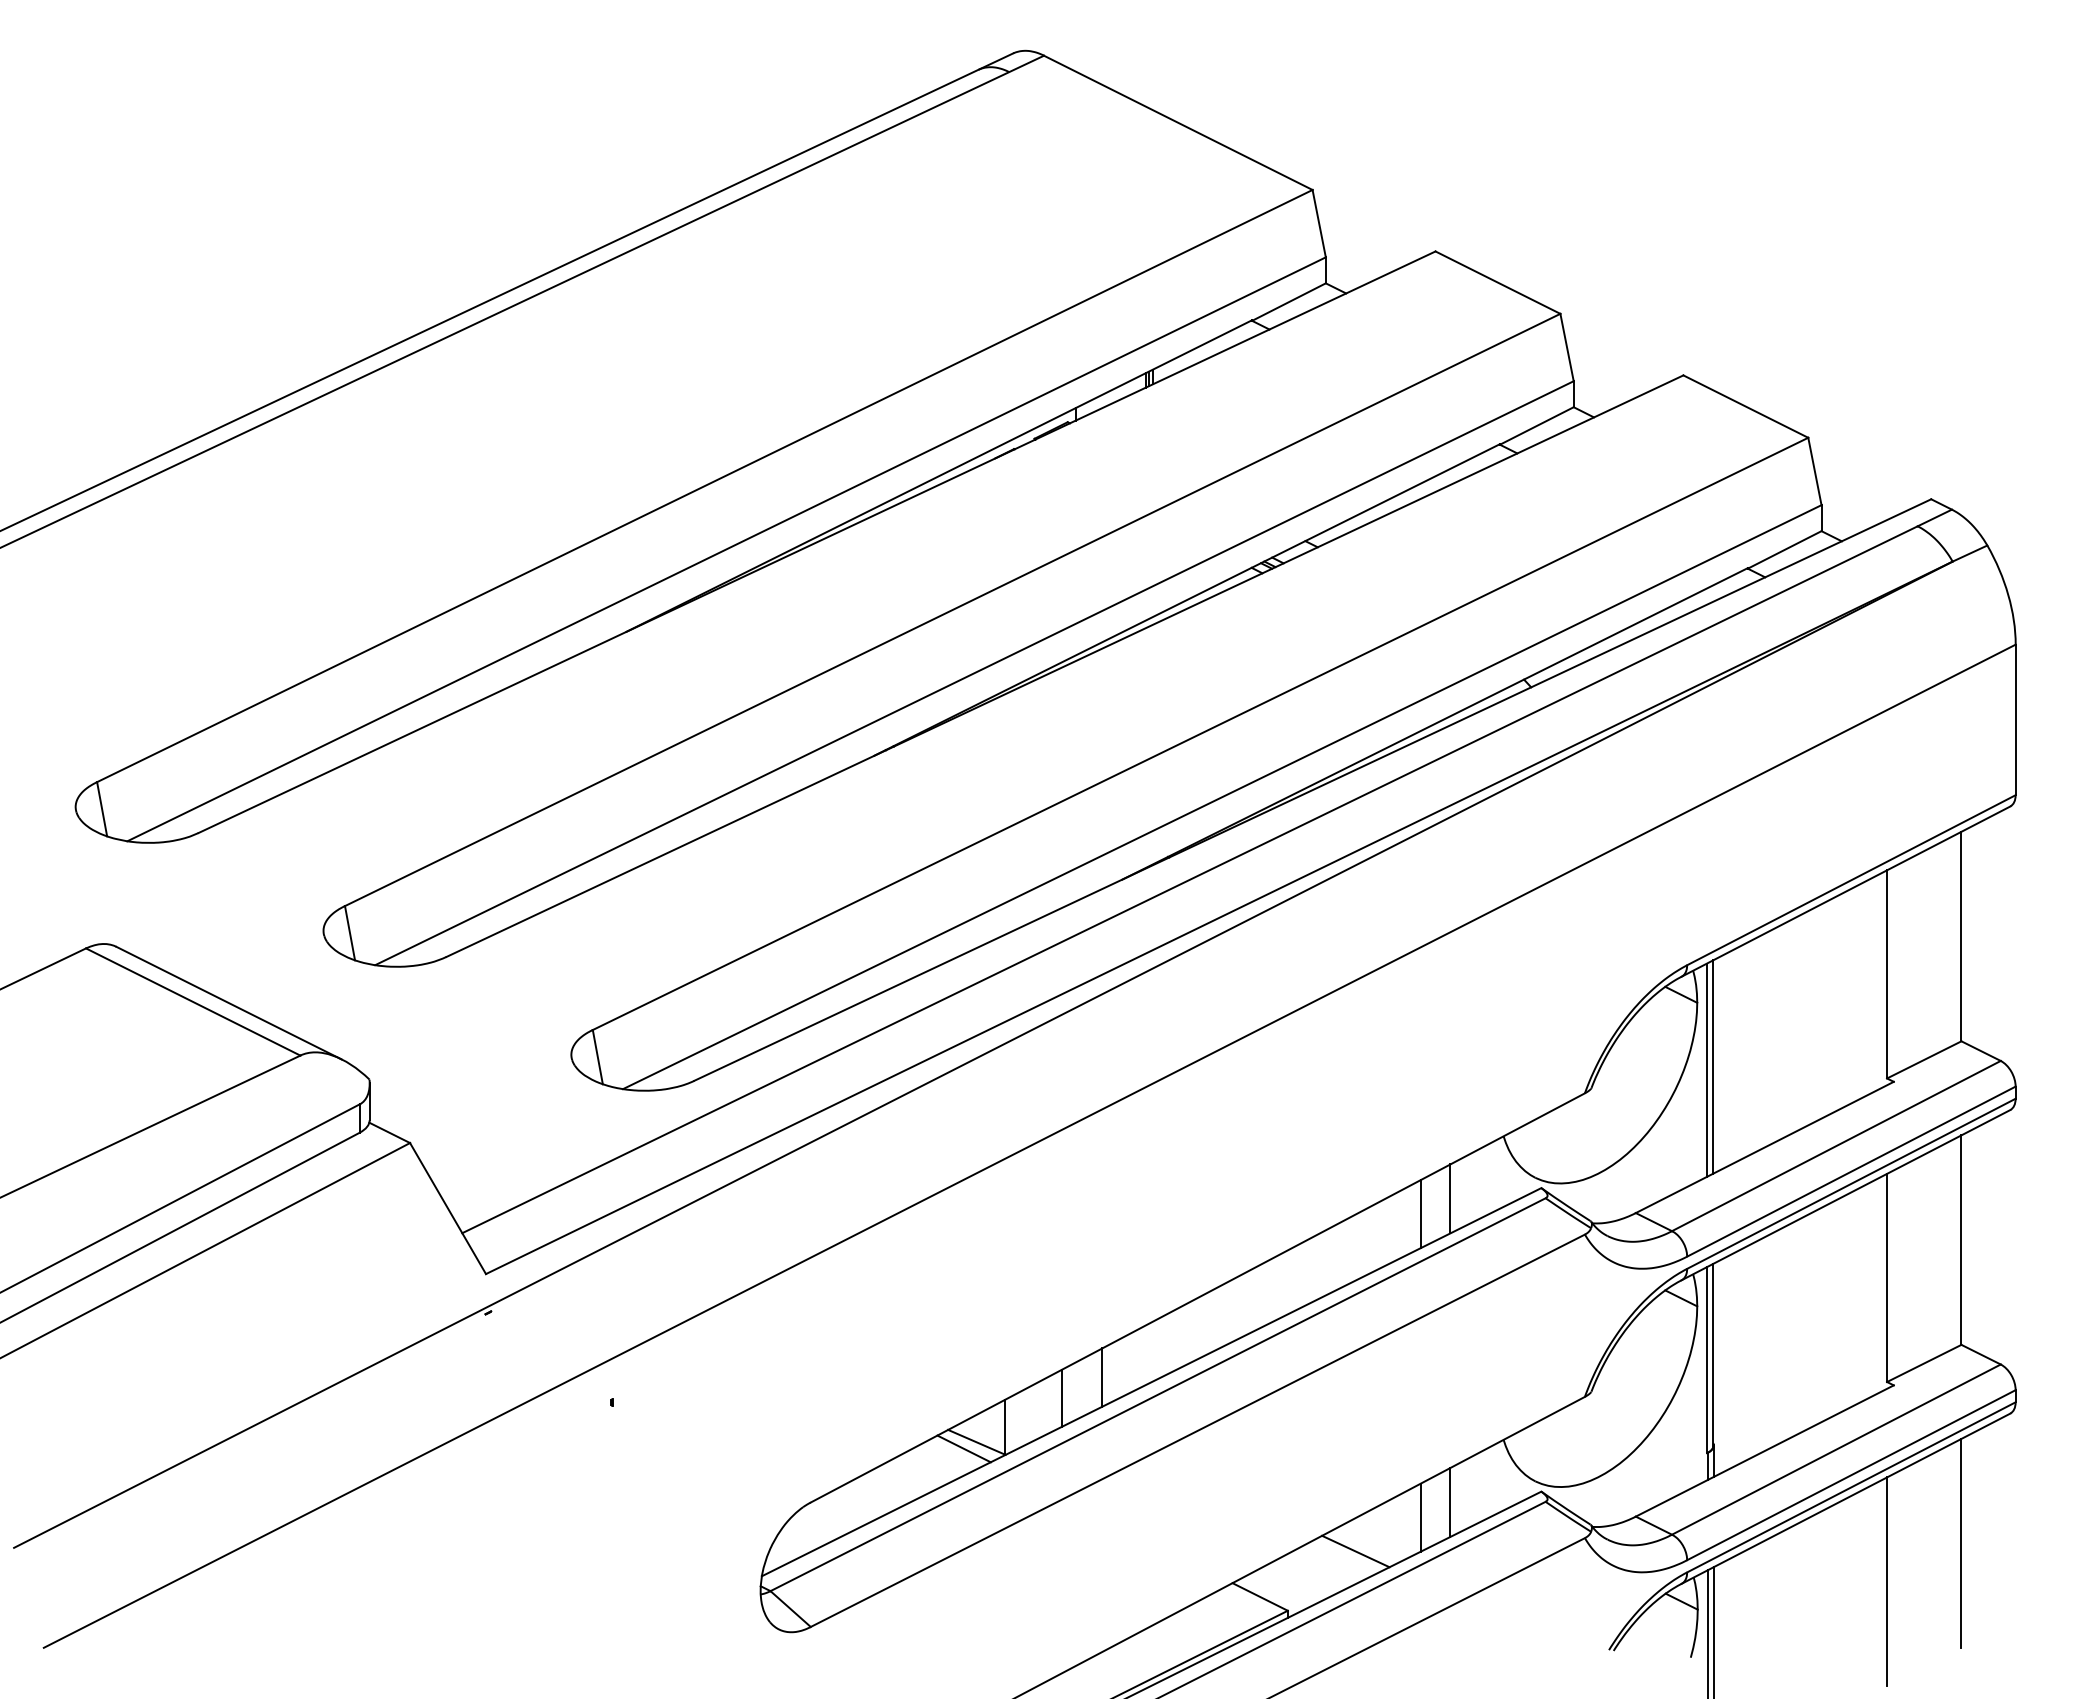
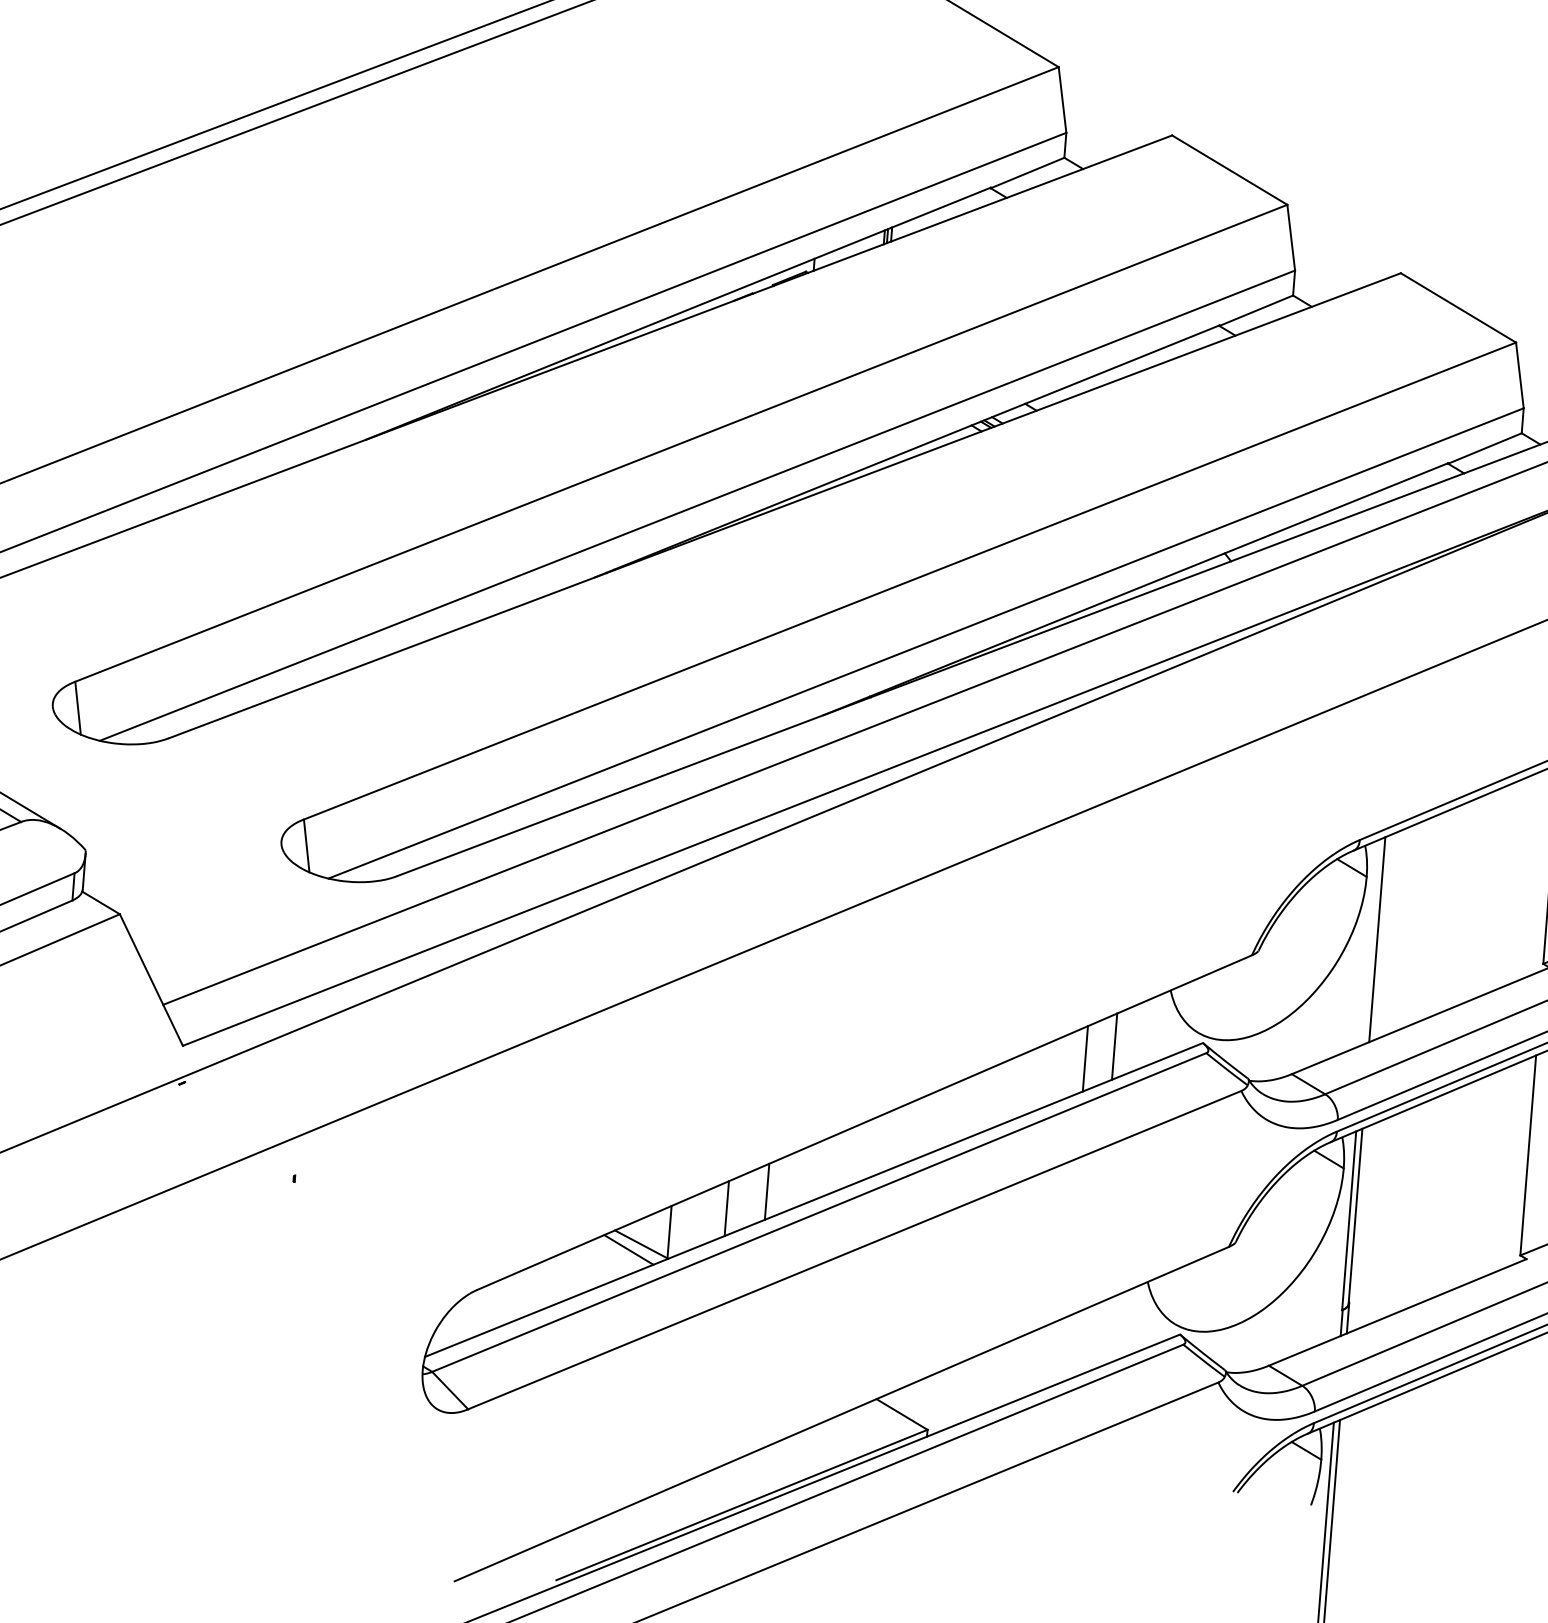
line: (1707, 1069) -> (1371, 941), removed
line: (1450, 1502) -> (1091, 1338), removed
line: (1420, 1517) -> (1062, 1350), removed
line: (1355, 1551) -> (997, 1378), removed
line: (1887, 1581) -> (1505, 1447), removed

